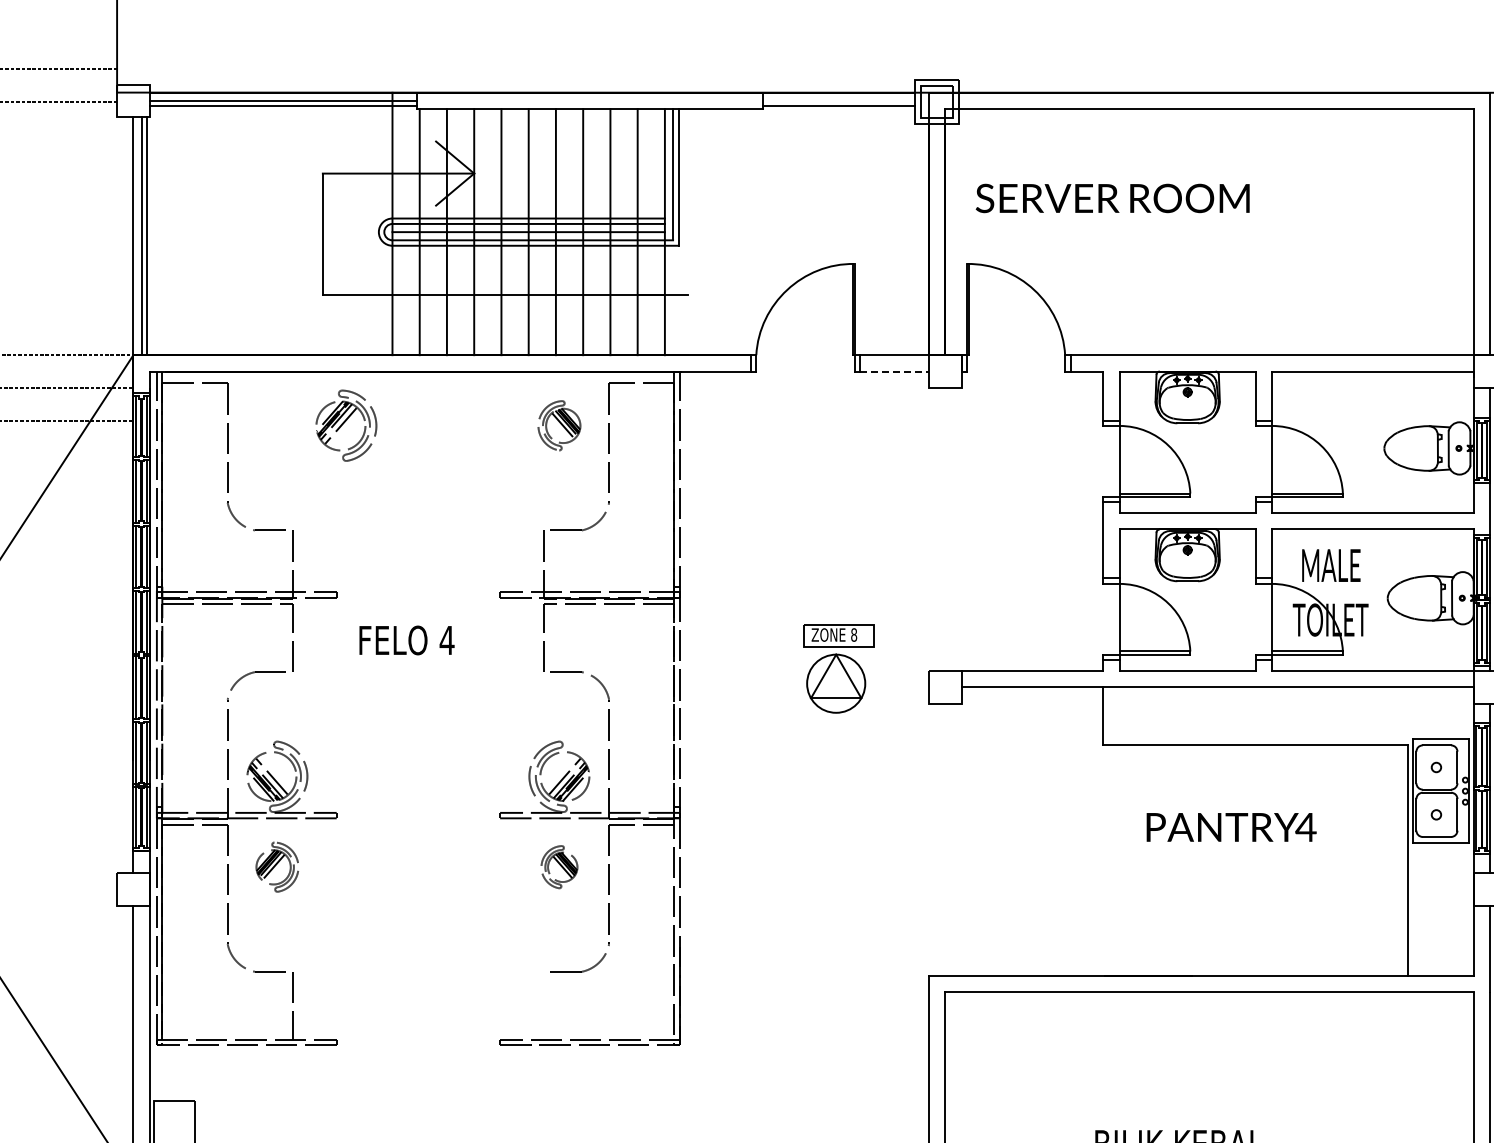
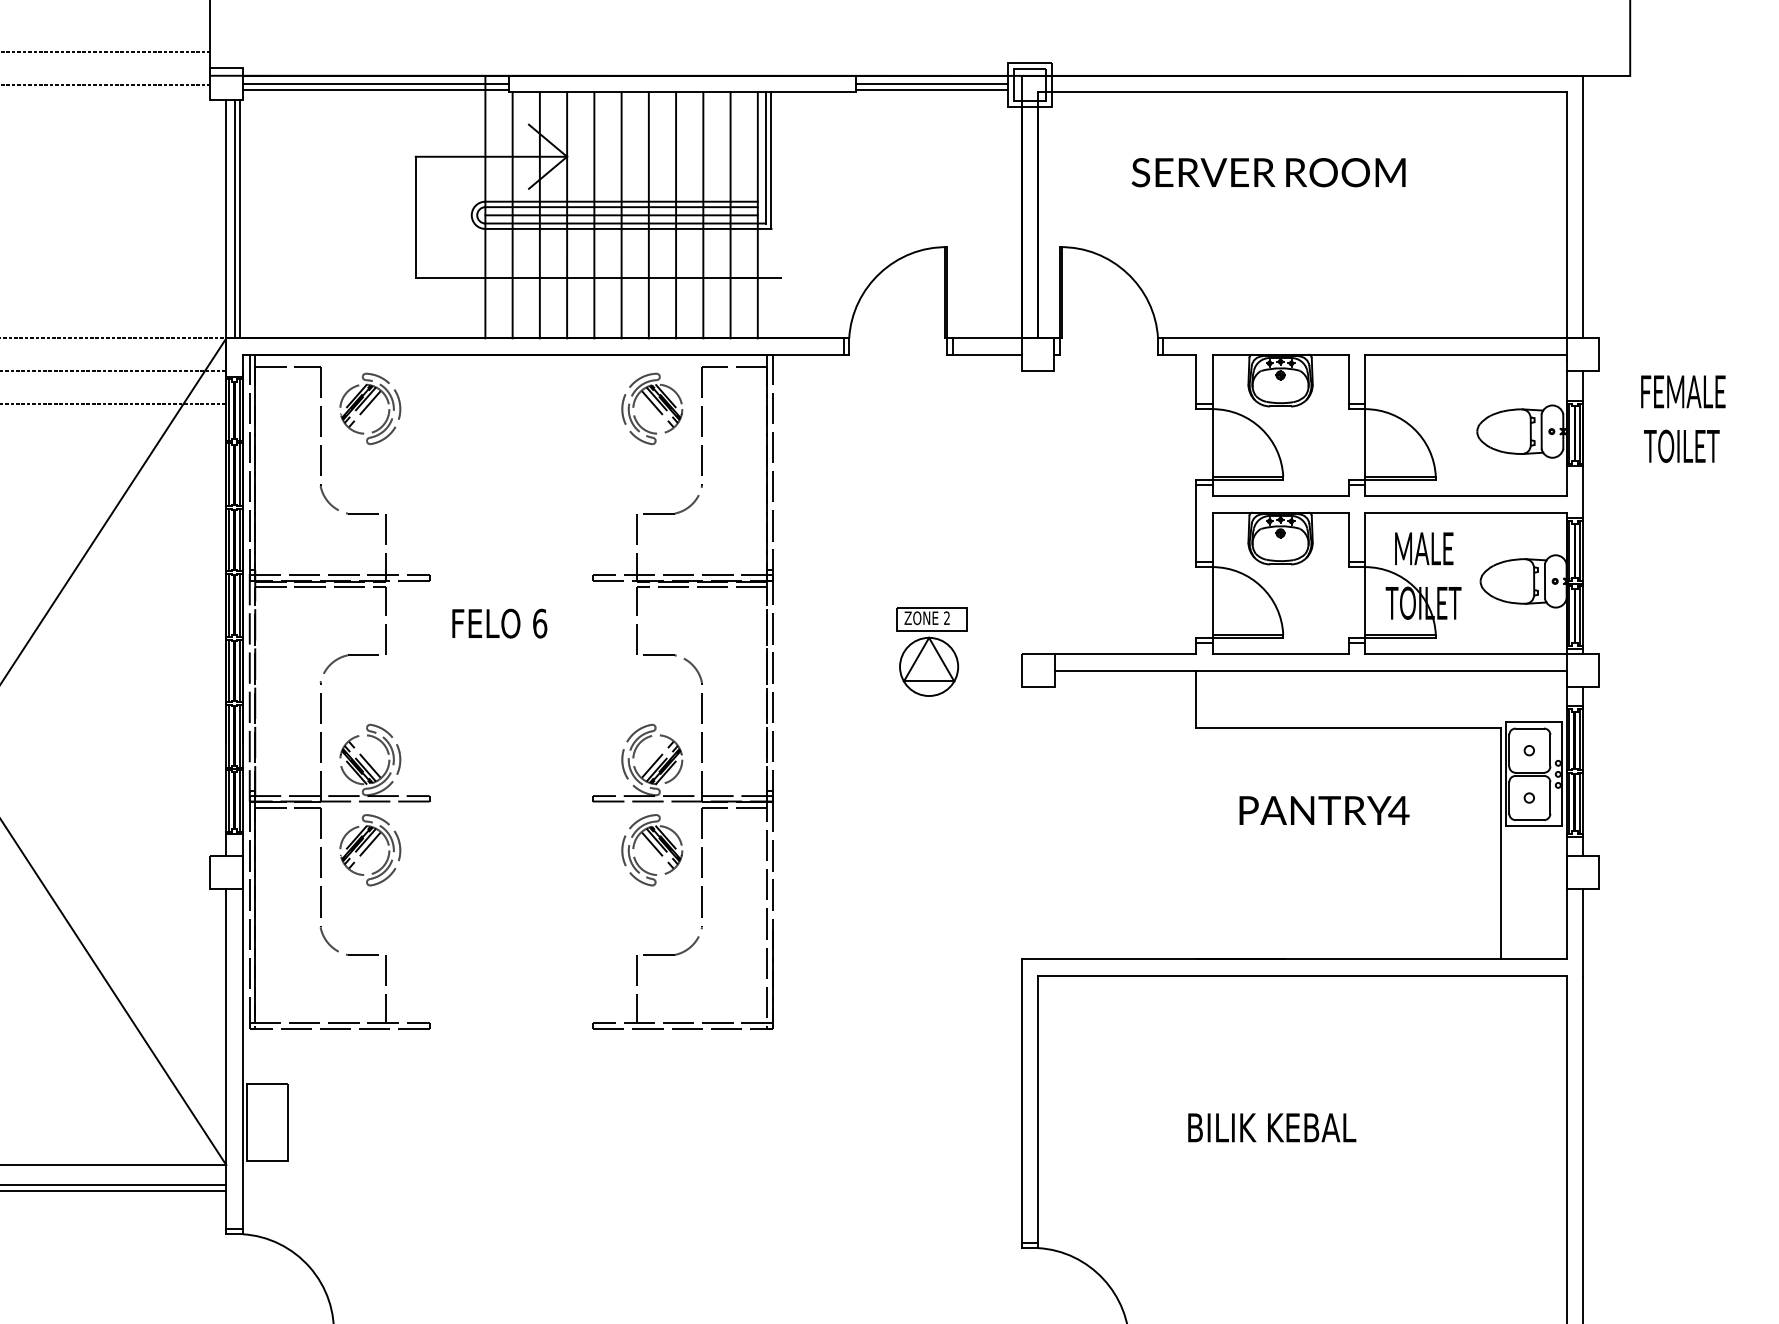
line: (838, 101) -> (931, 84), added
text: (1112, 198) -> (1268, 172), moved
line: (894, 371) -> (987, 354), dashed -> solid
part: (346, 425) -> (370, 408), moved
part: (559, 425) -> (652, 408), size x1.43
text: (854, 635) -> (947, 618), 8 -> 2
text: (446, 640) -> (539, 623), 4 -> 6
part: (277, 867) -> (370, 850), size x1.43
part: (559, 867) -> (652, 850), size x1.67
line: (543, 1005) -> (636, 988), added

